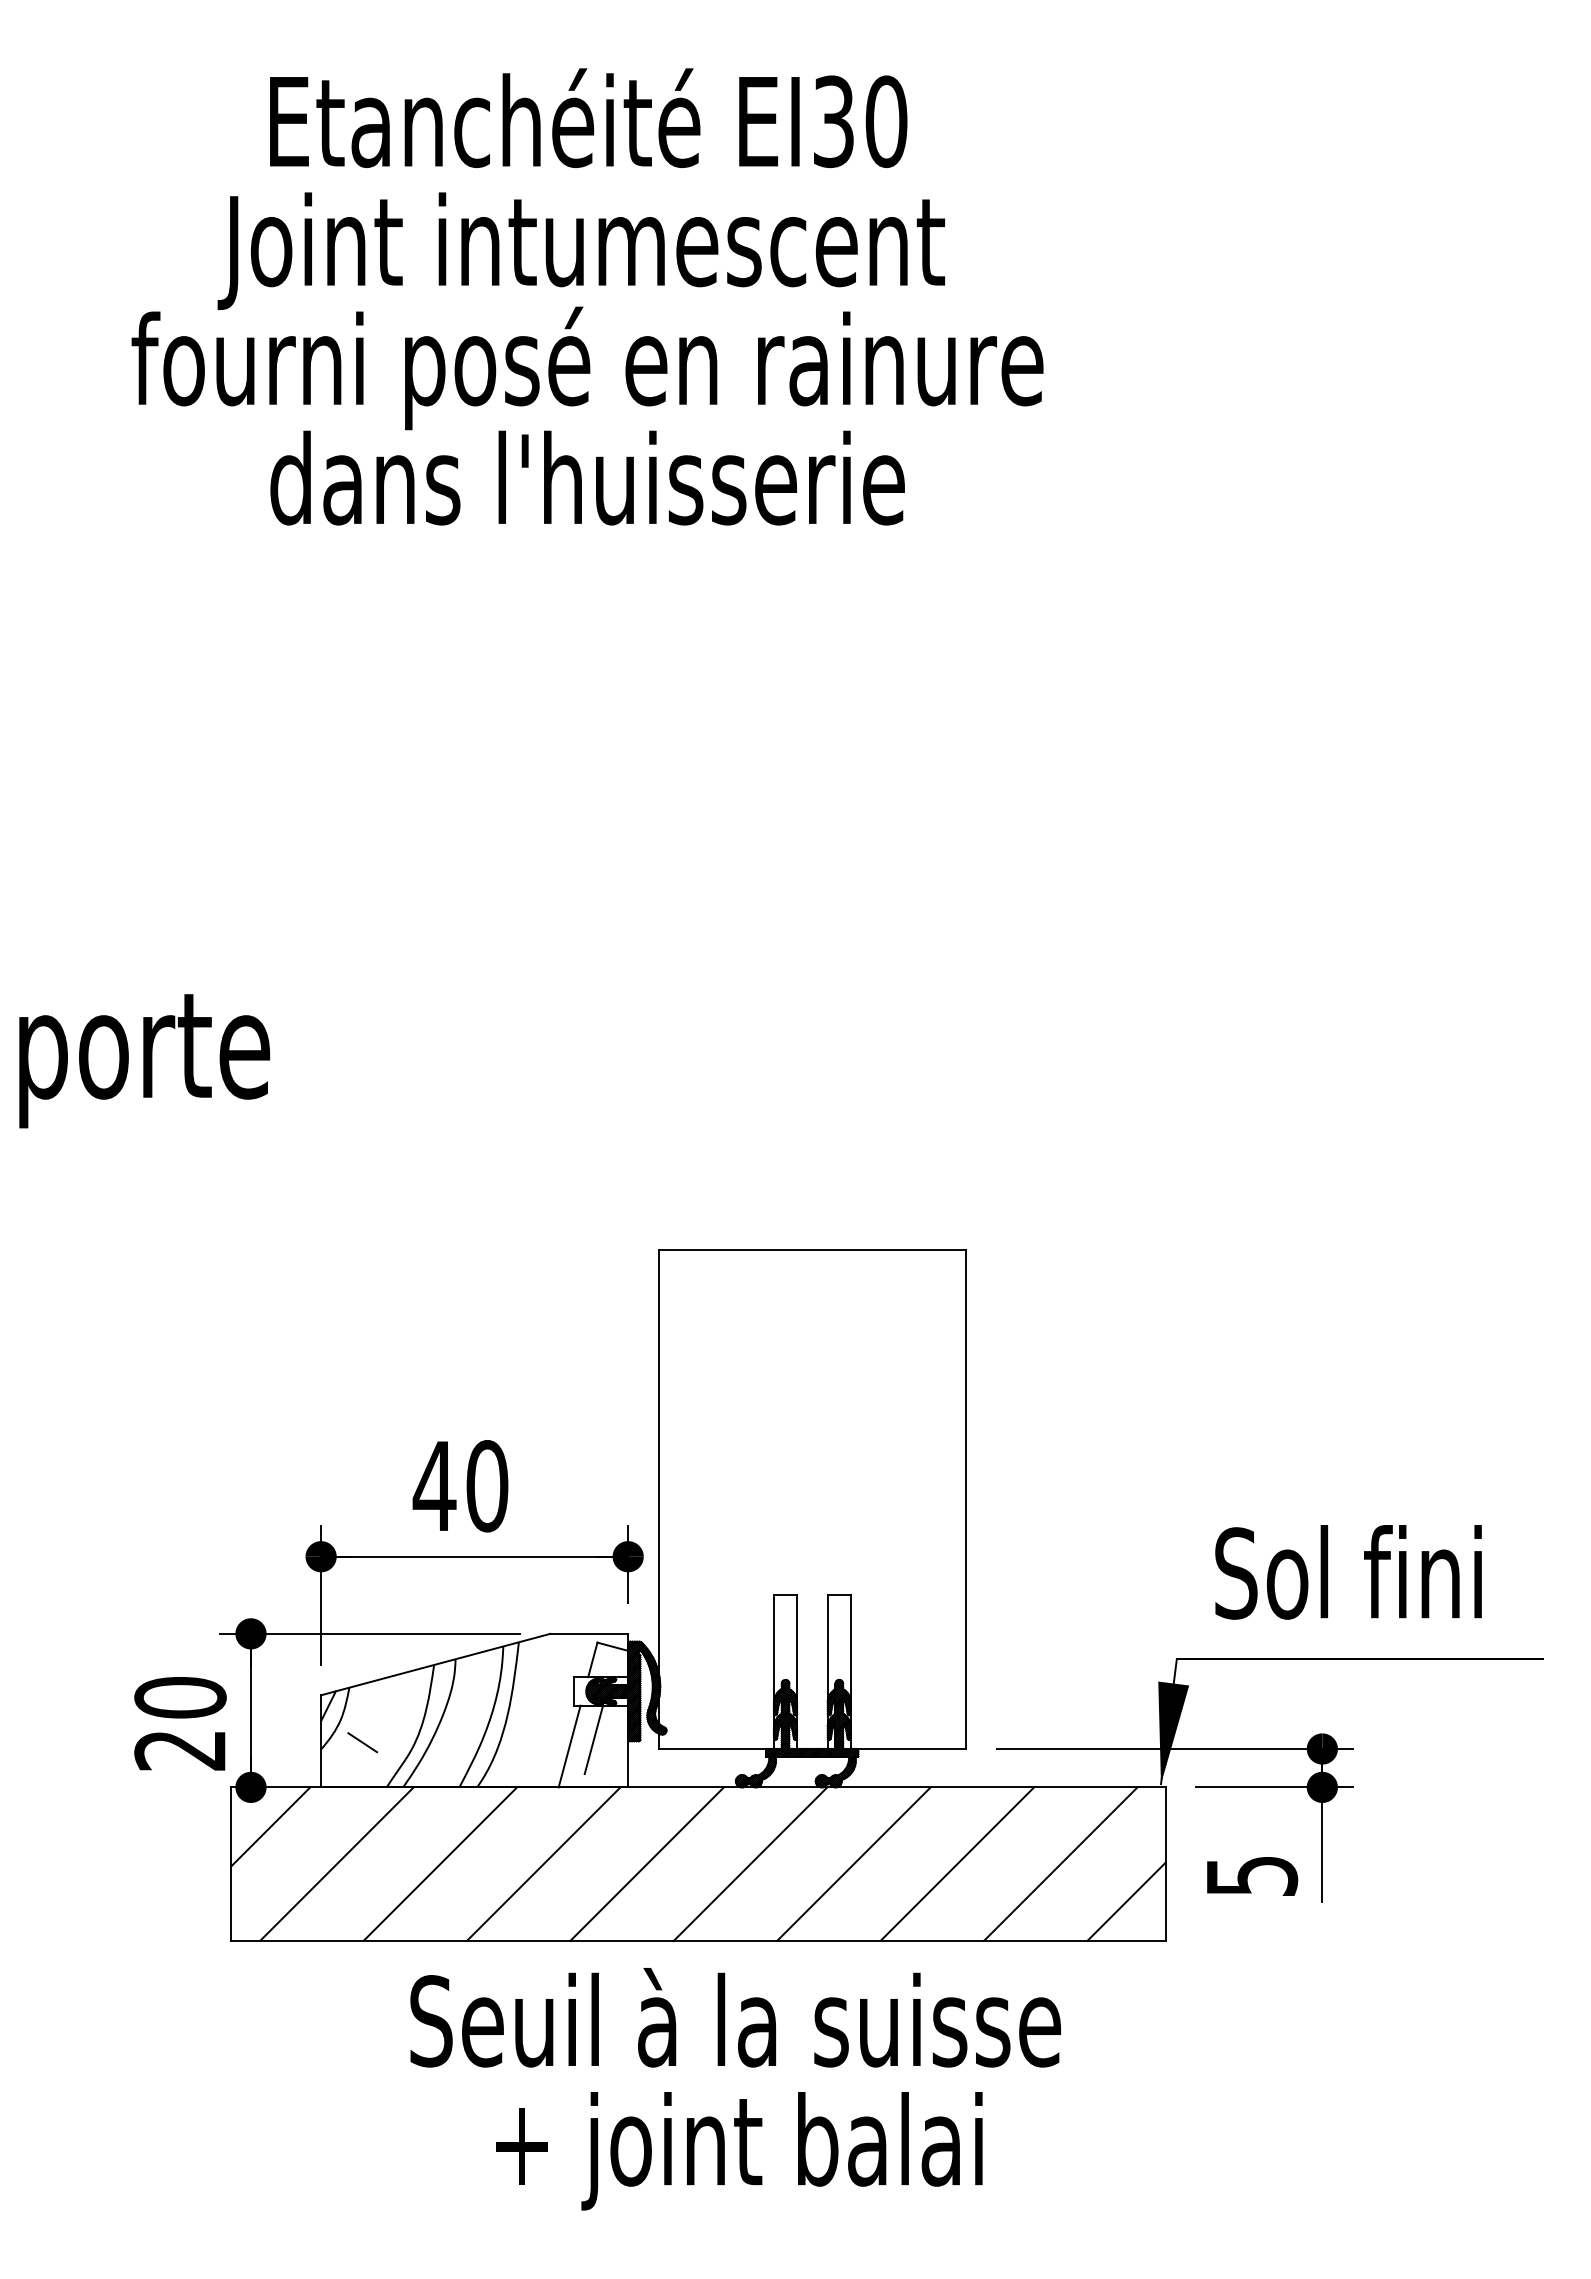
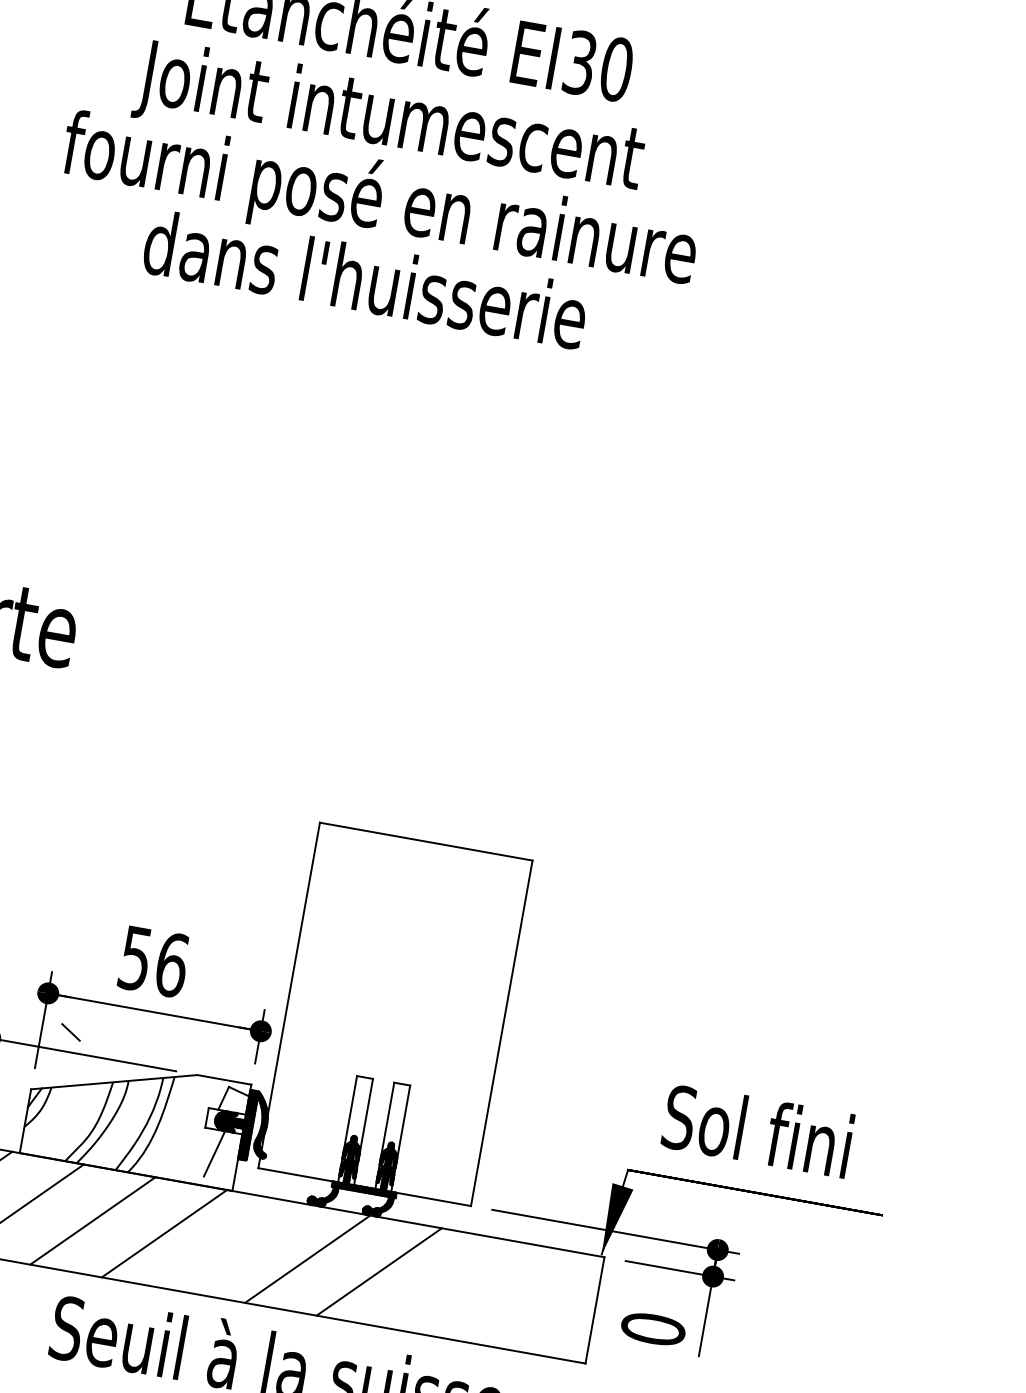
text: (460, 1486) -> (153, 961), 40 -> 56
line: (362, 1742) -> (70, 1032), moved
line: (569, 1746) -> (196, 1155), removed
line: (646, 1863) -> (235, 1245), removed
line: (957, 1863) -> (451, 1284), removed
line: (1060, 1863) -> (522, 1296), removed
text: (1251, 1875) -> (653, 1328), 5 -> 0
line: (1126, 1901) -> (563, 1331), removed

